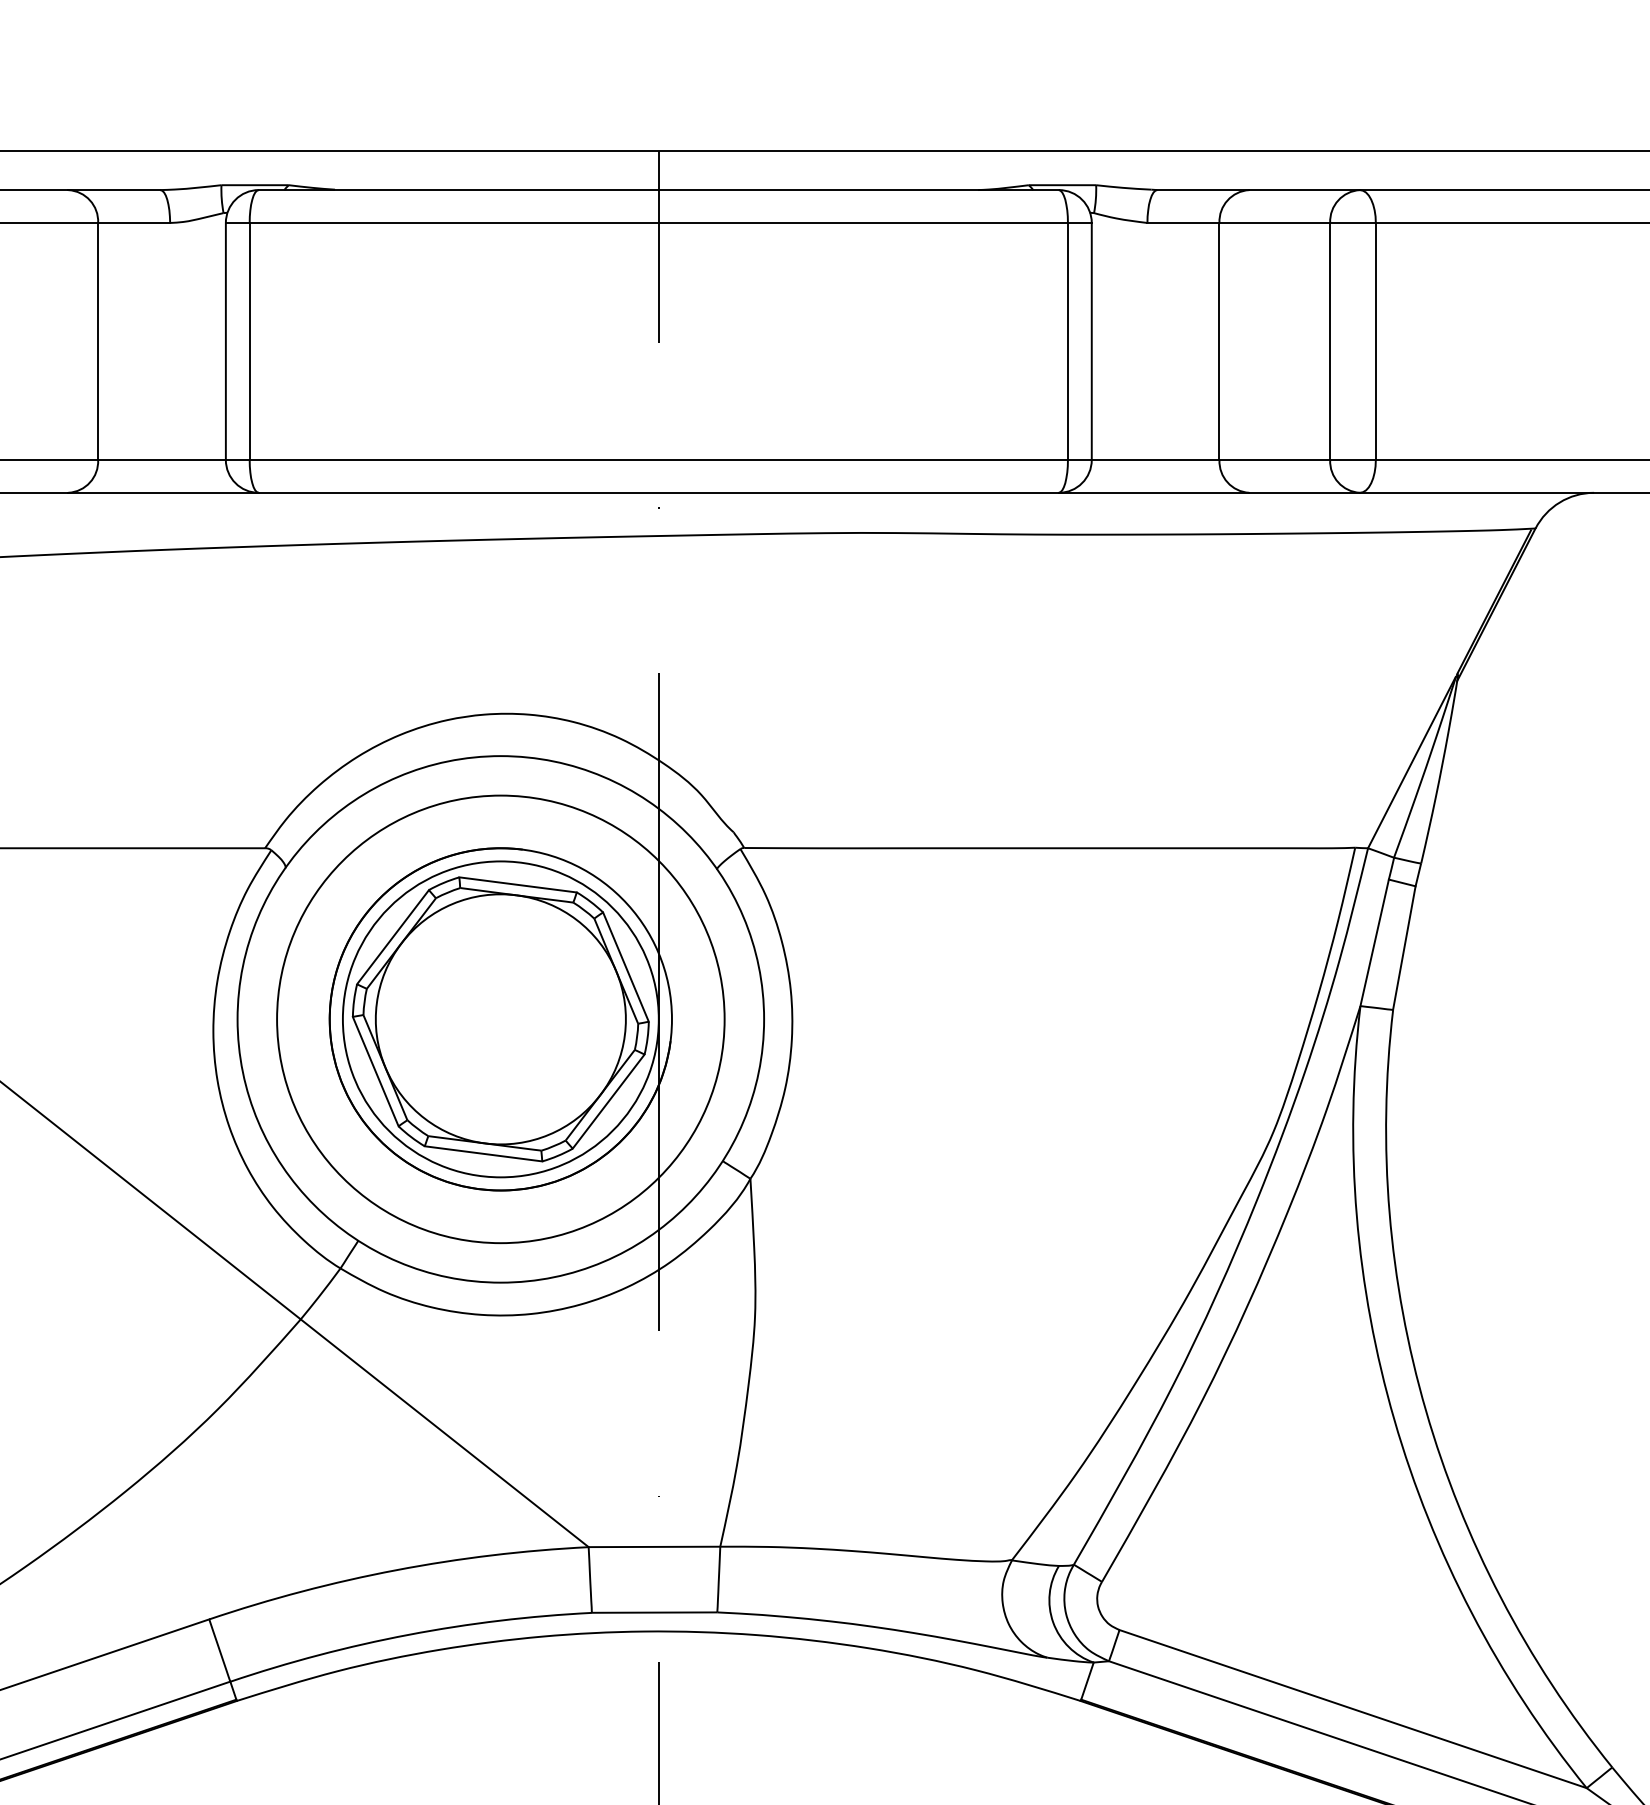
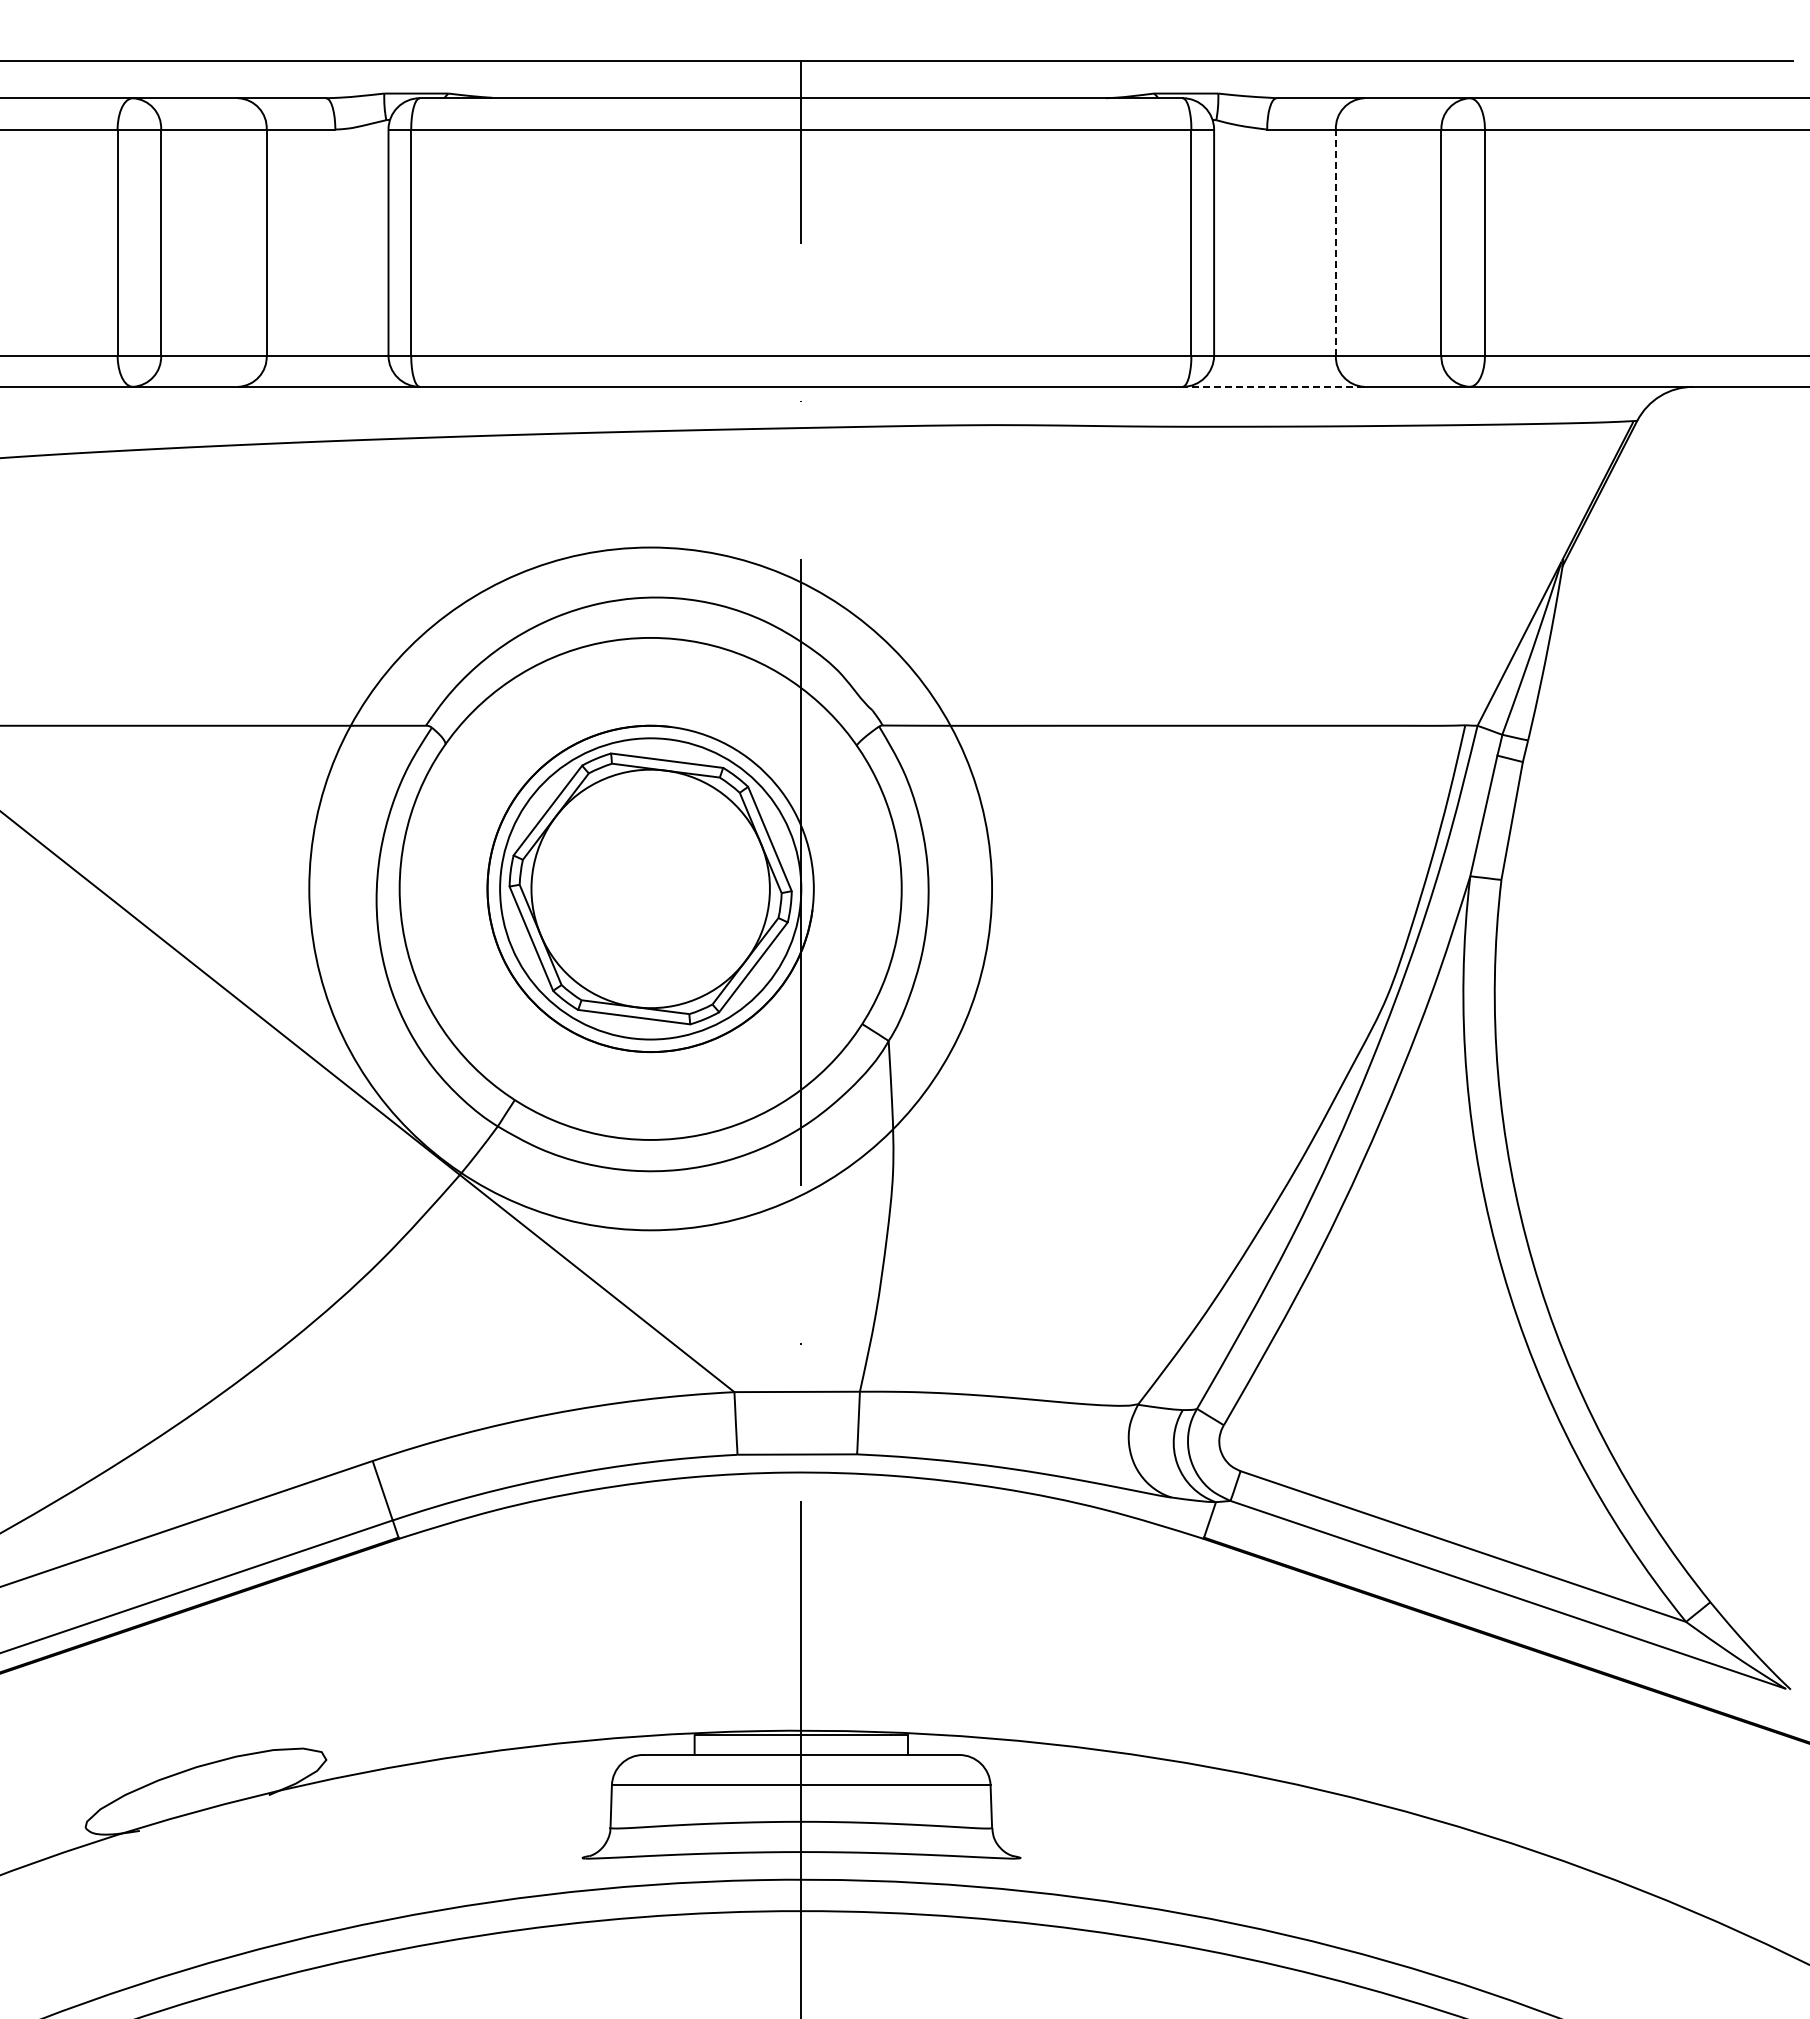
line: (1219, 341) -> (1335, 242), solid -> dashed
line: (1154, 492) -> (1273, 386), solid -> dashed
circle: (500, 1018) -> (650, 888), size x1.6

